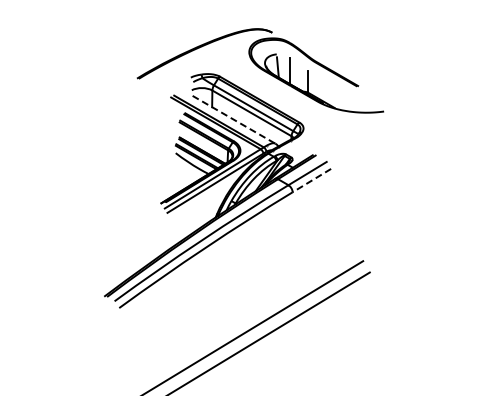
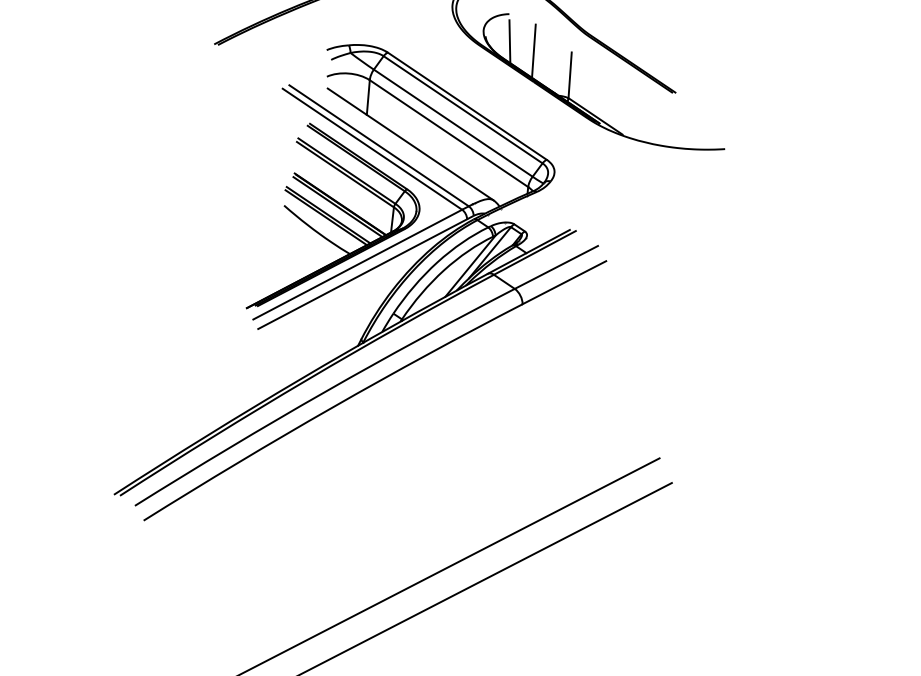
line: (234, 119) -> (411, 143), dashed -> solid
line: (311, 180) -> (563, 282), dashed -> solid

